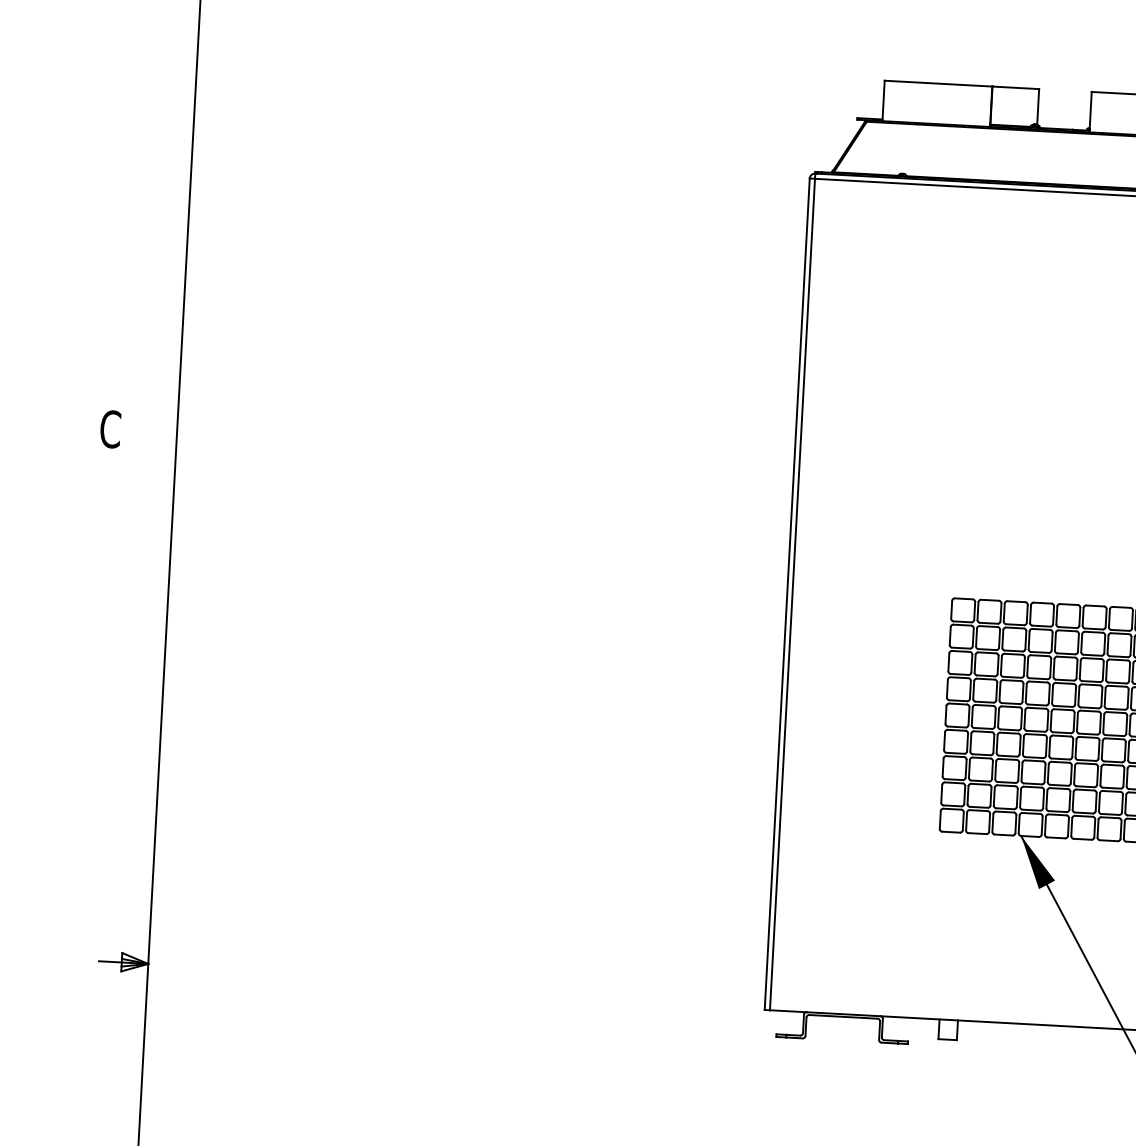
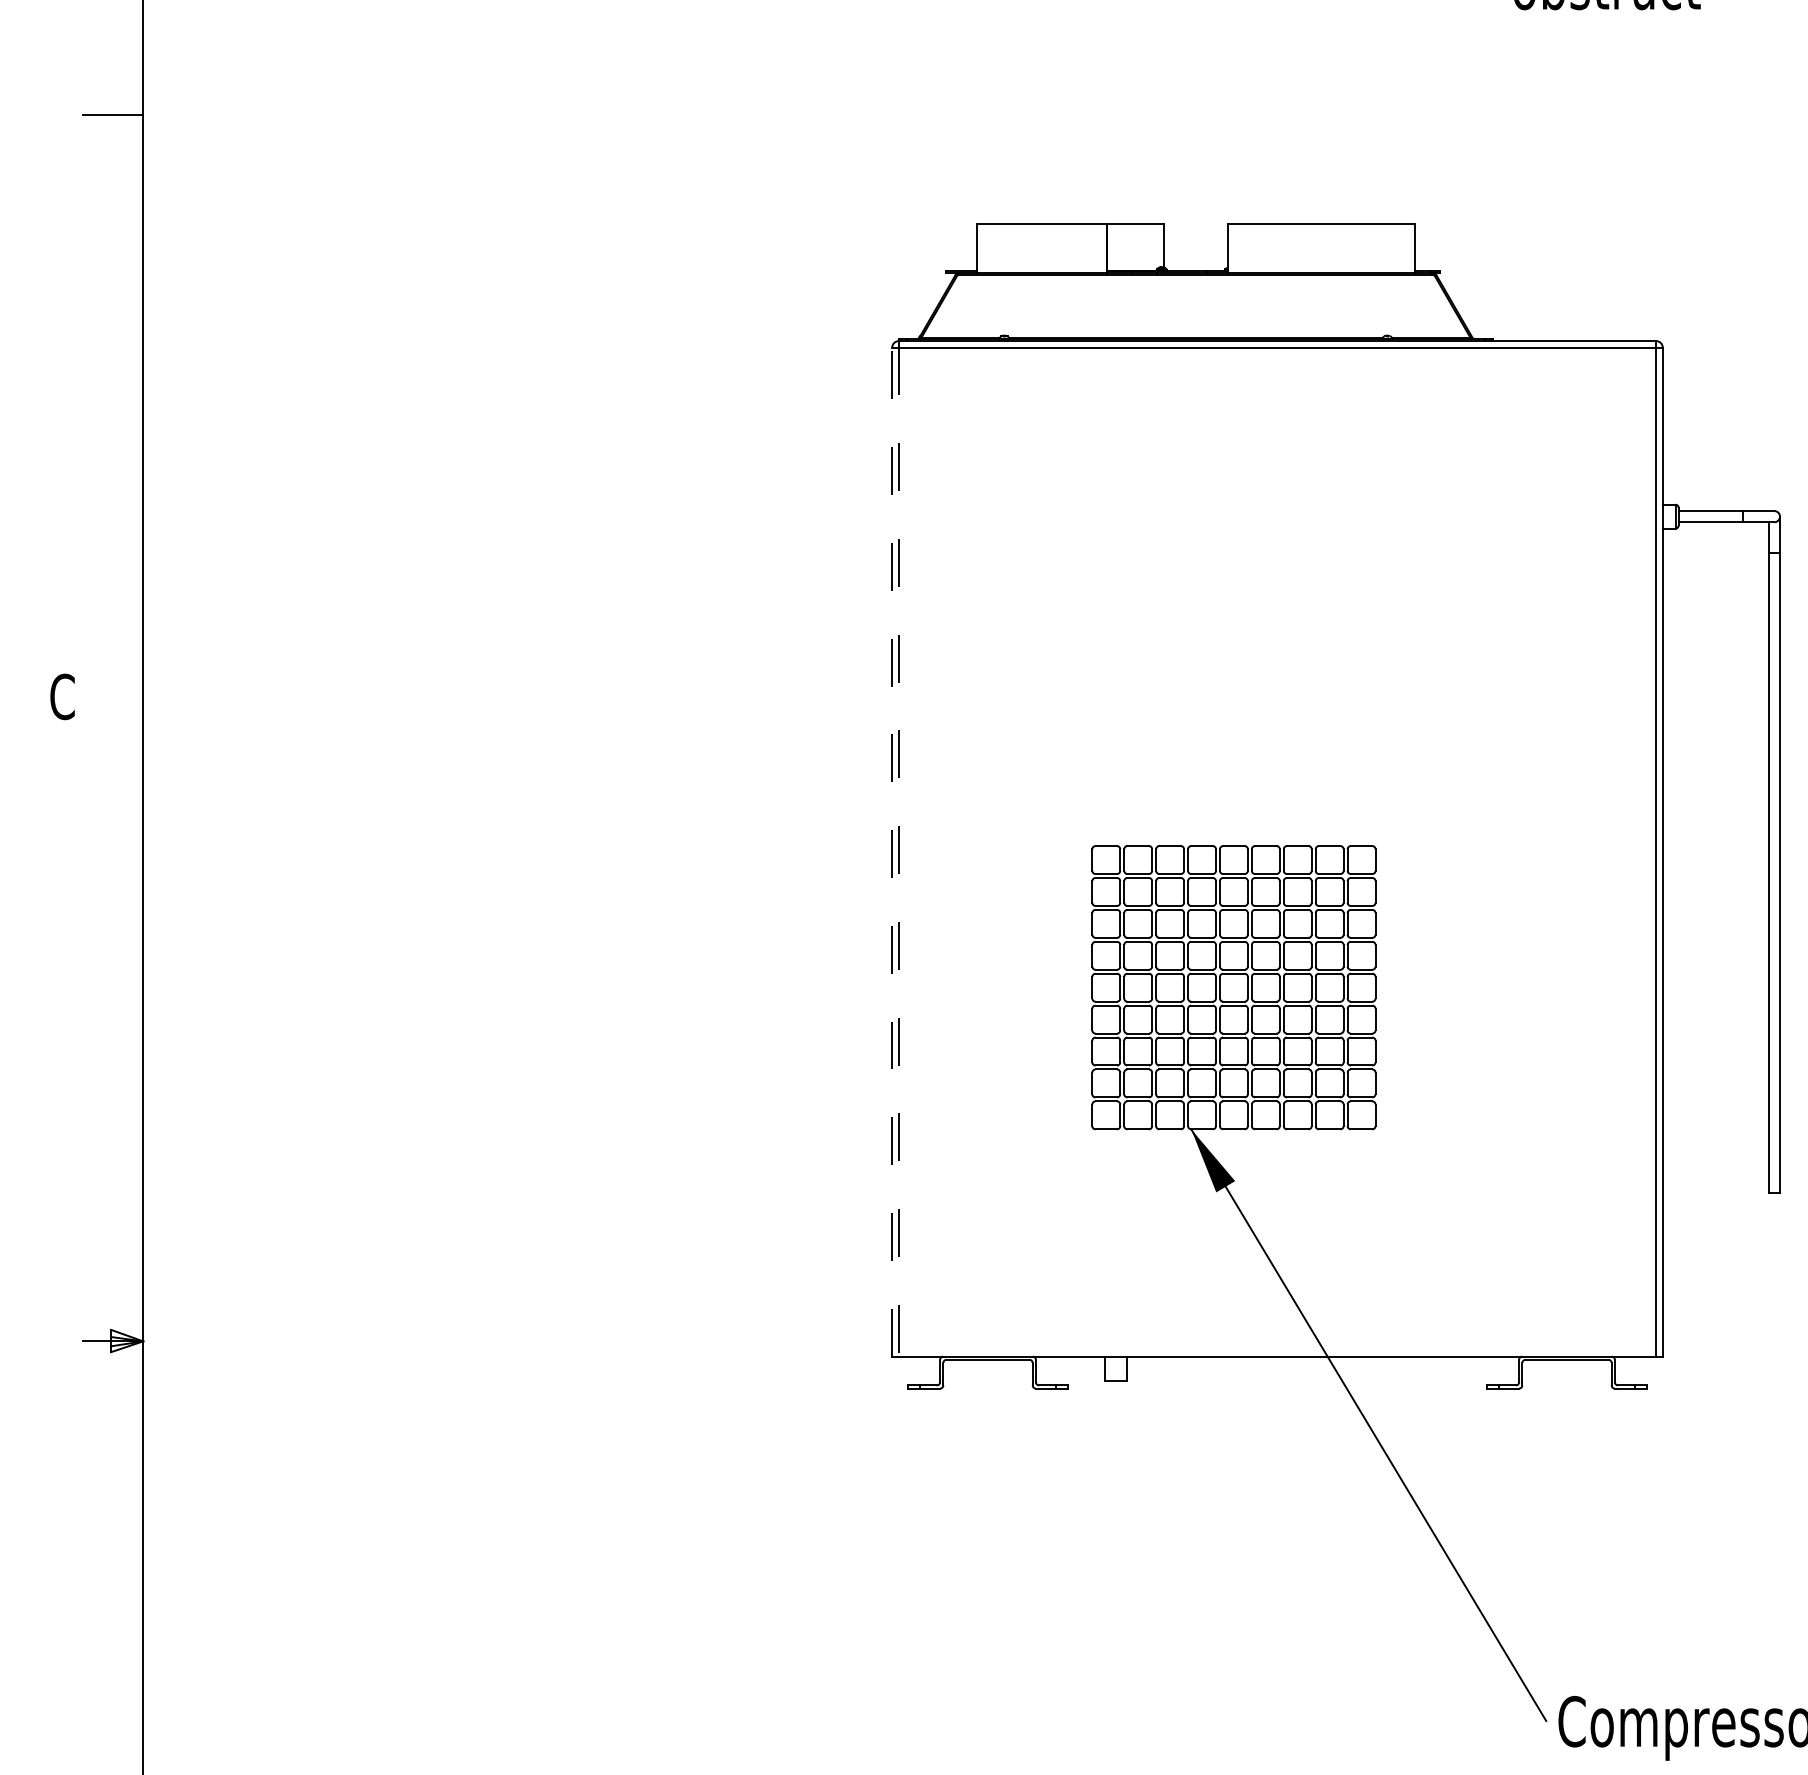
line: (787, 594) -> (892, 852), solid -> dashed
line: (792, 594) -> (898, 852), solid -> dashed

